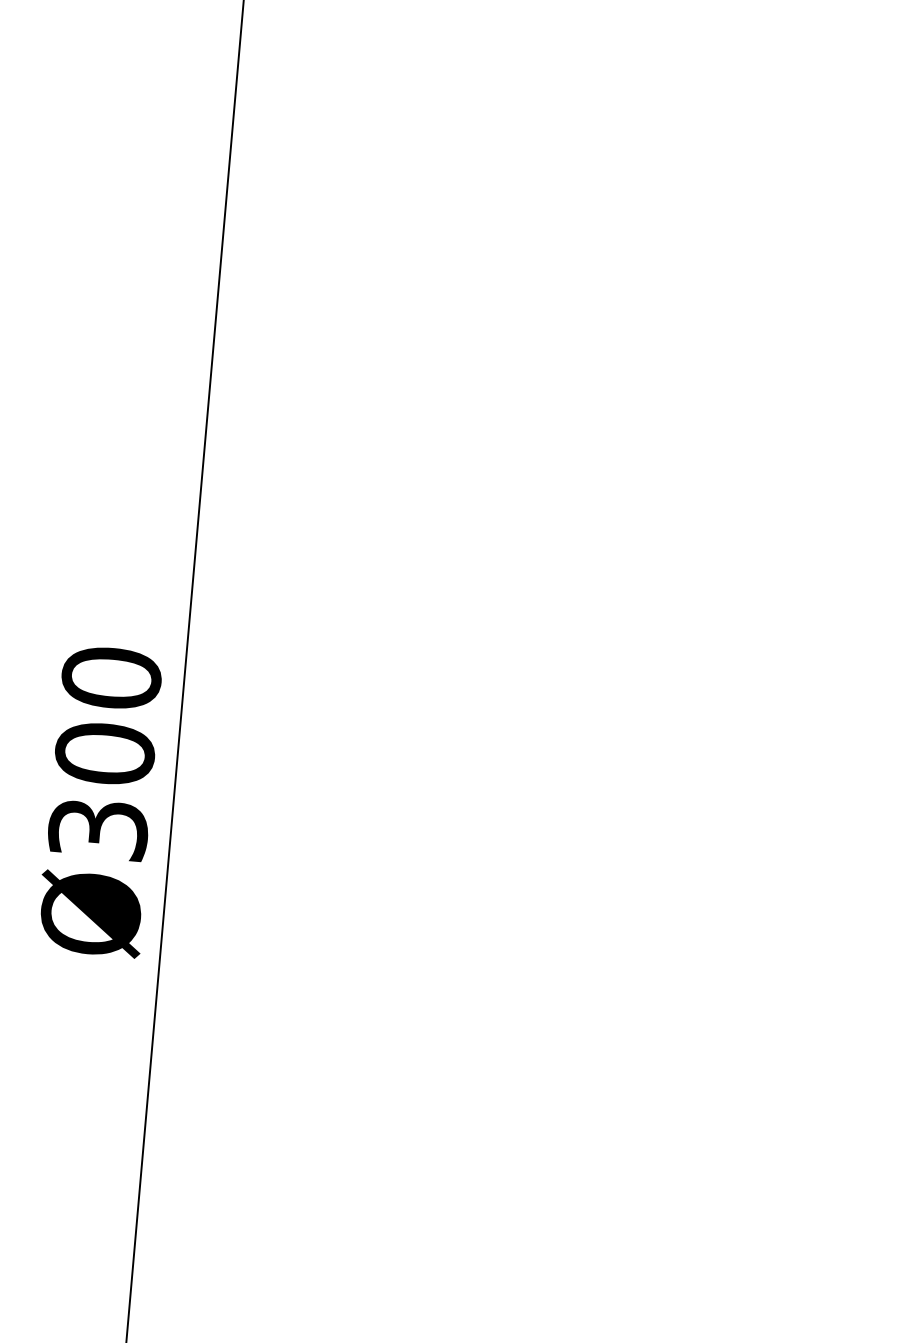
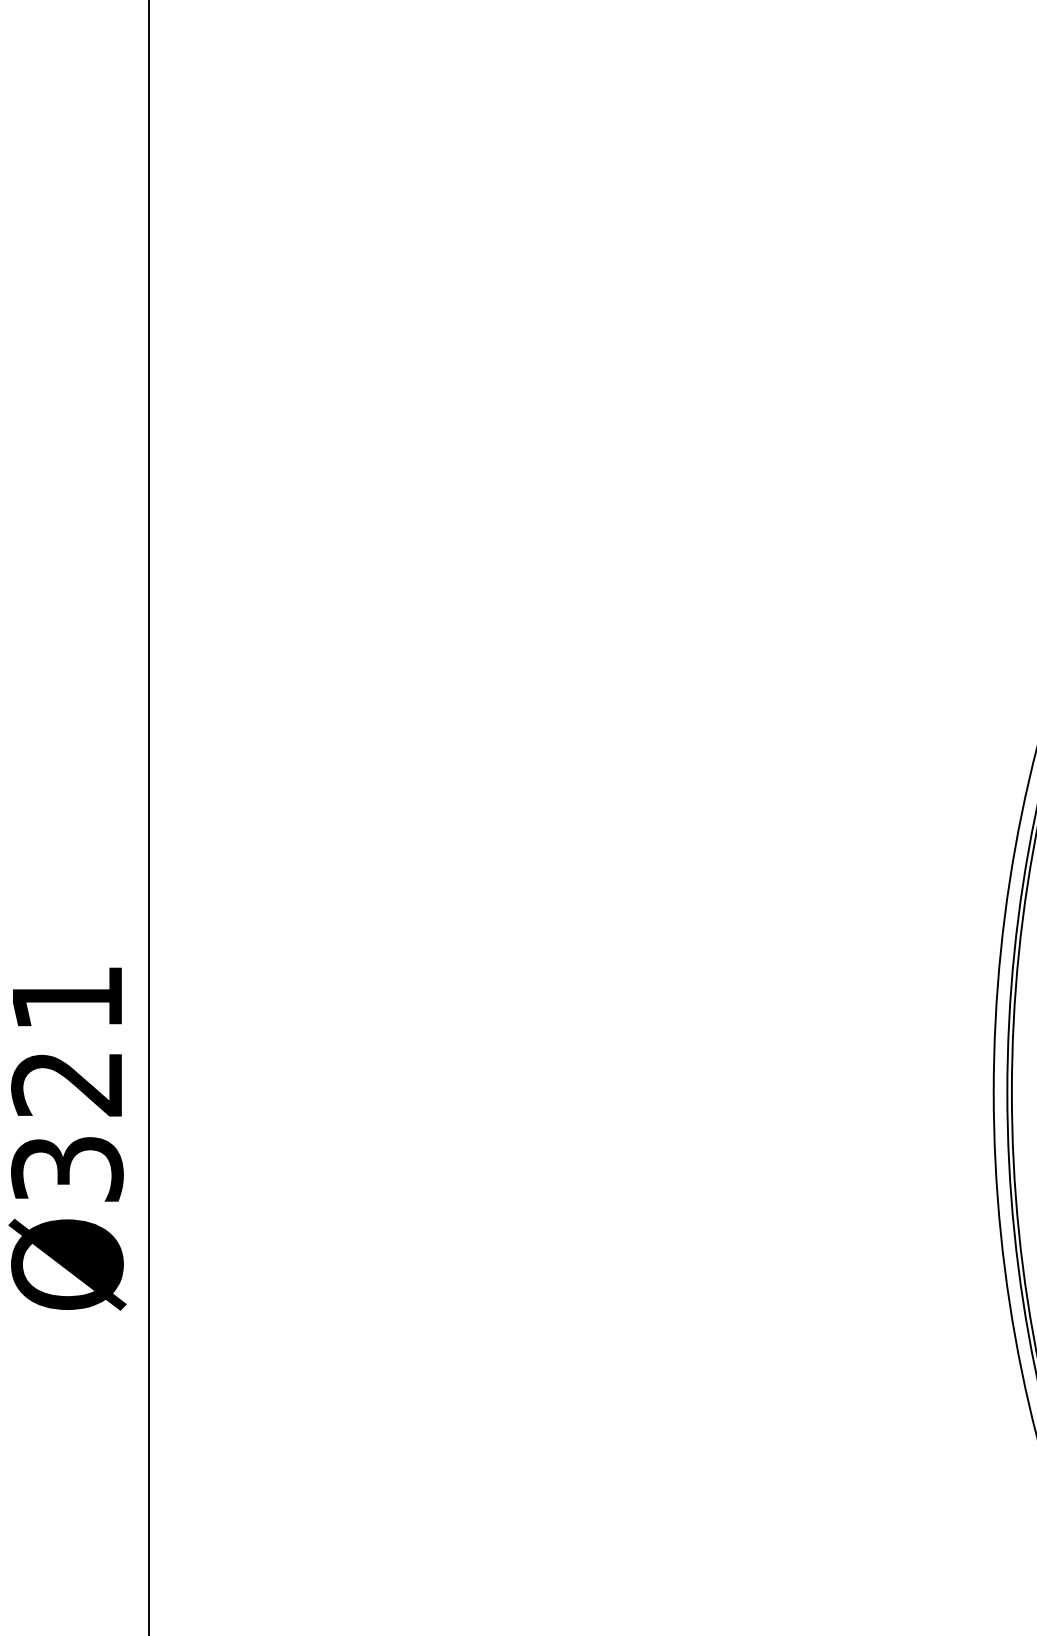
text: (108, 715) -> (67, 1040), Ø300 -> Ø321

